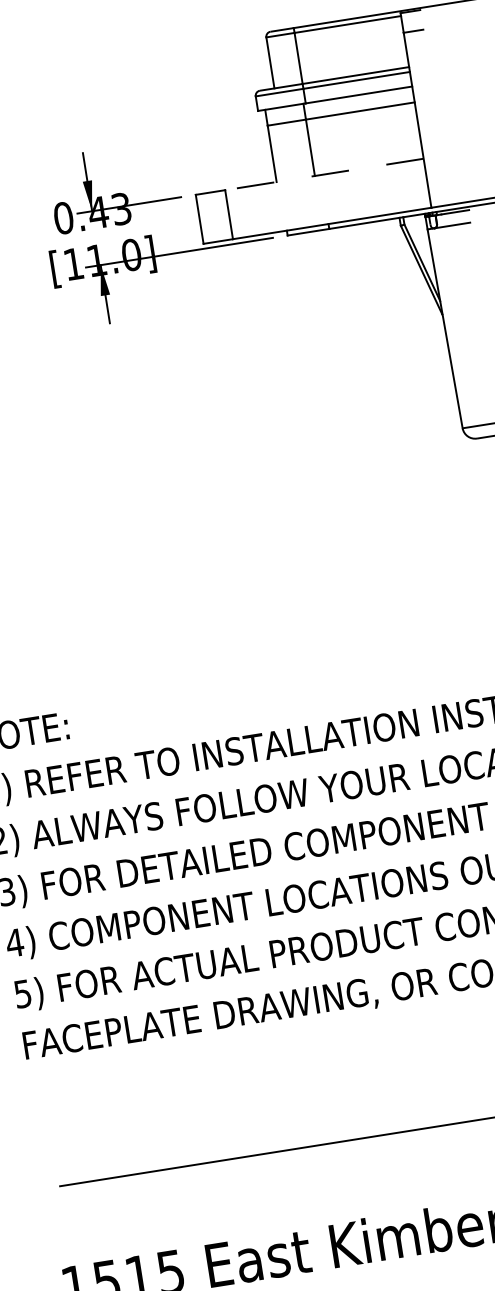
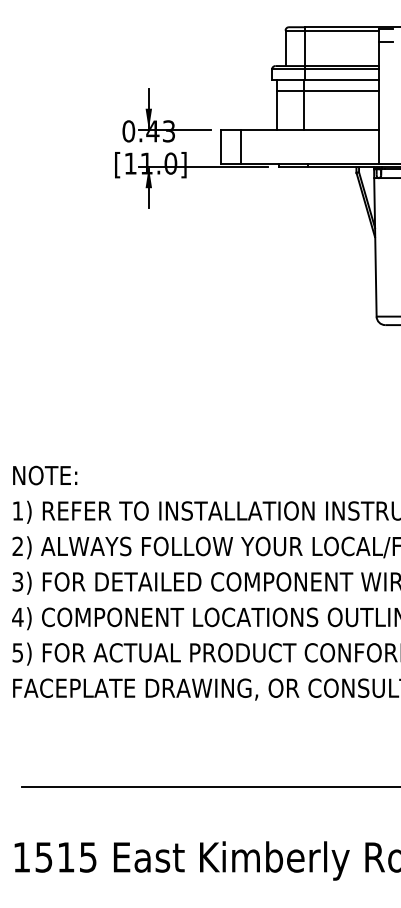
line: (324, 174) -> (310, 129), dashed -> solid

